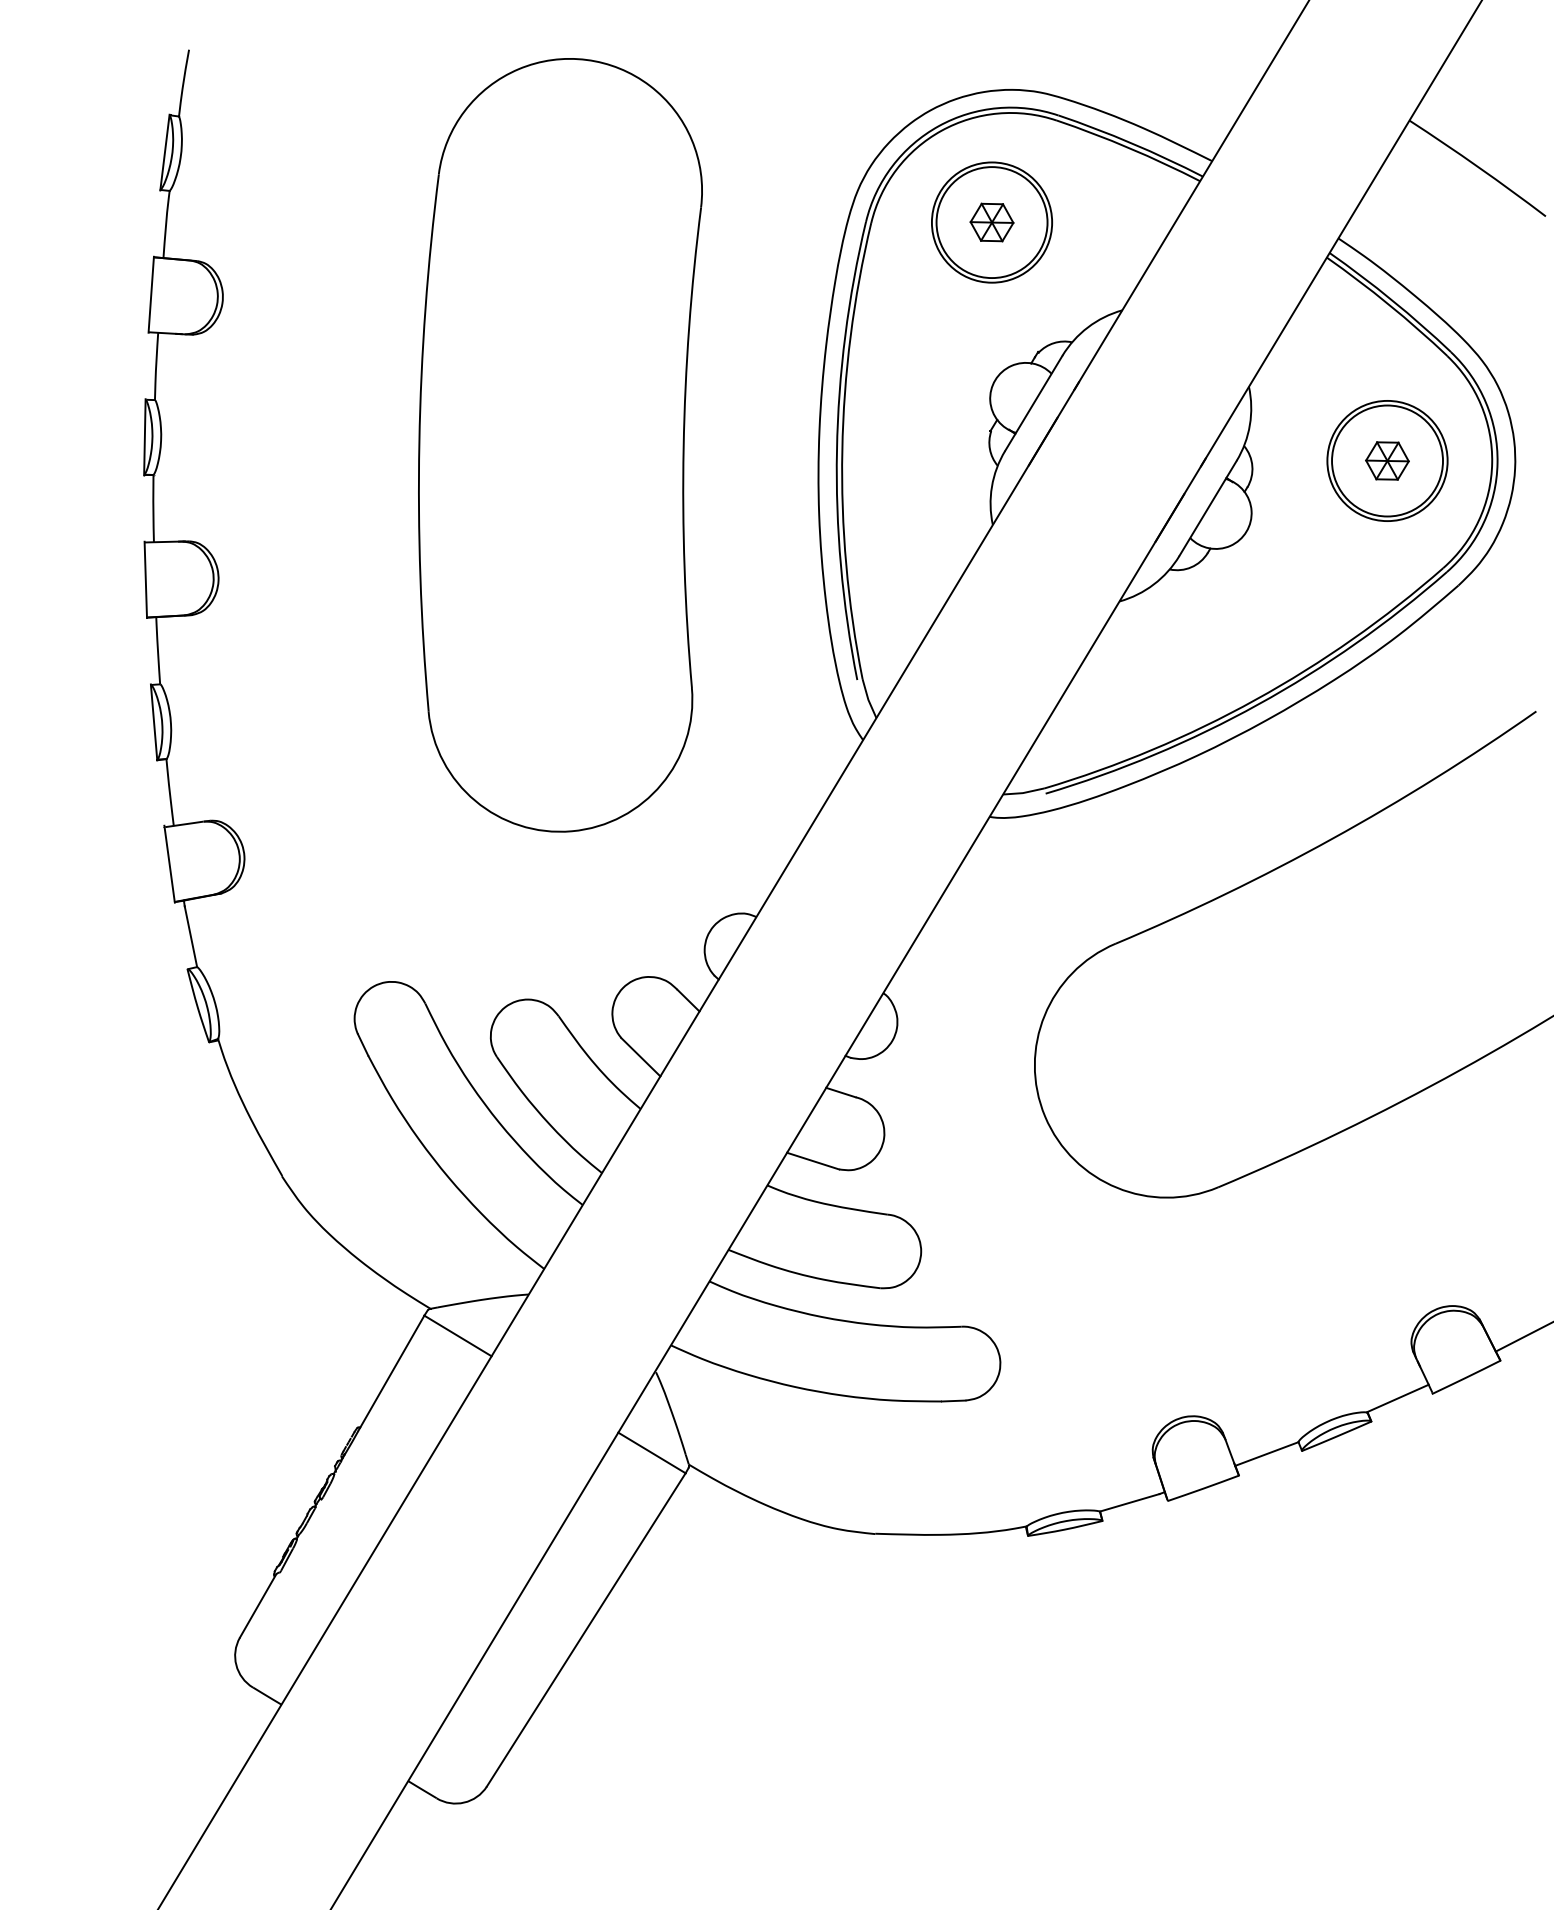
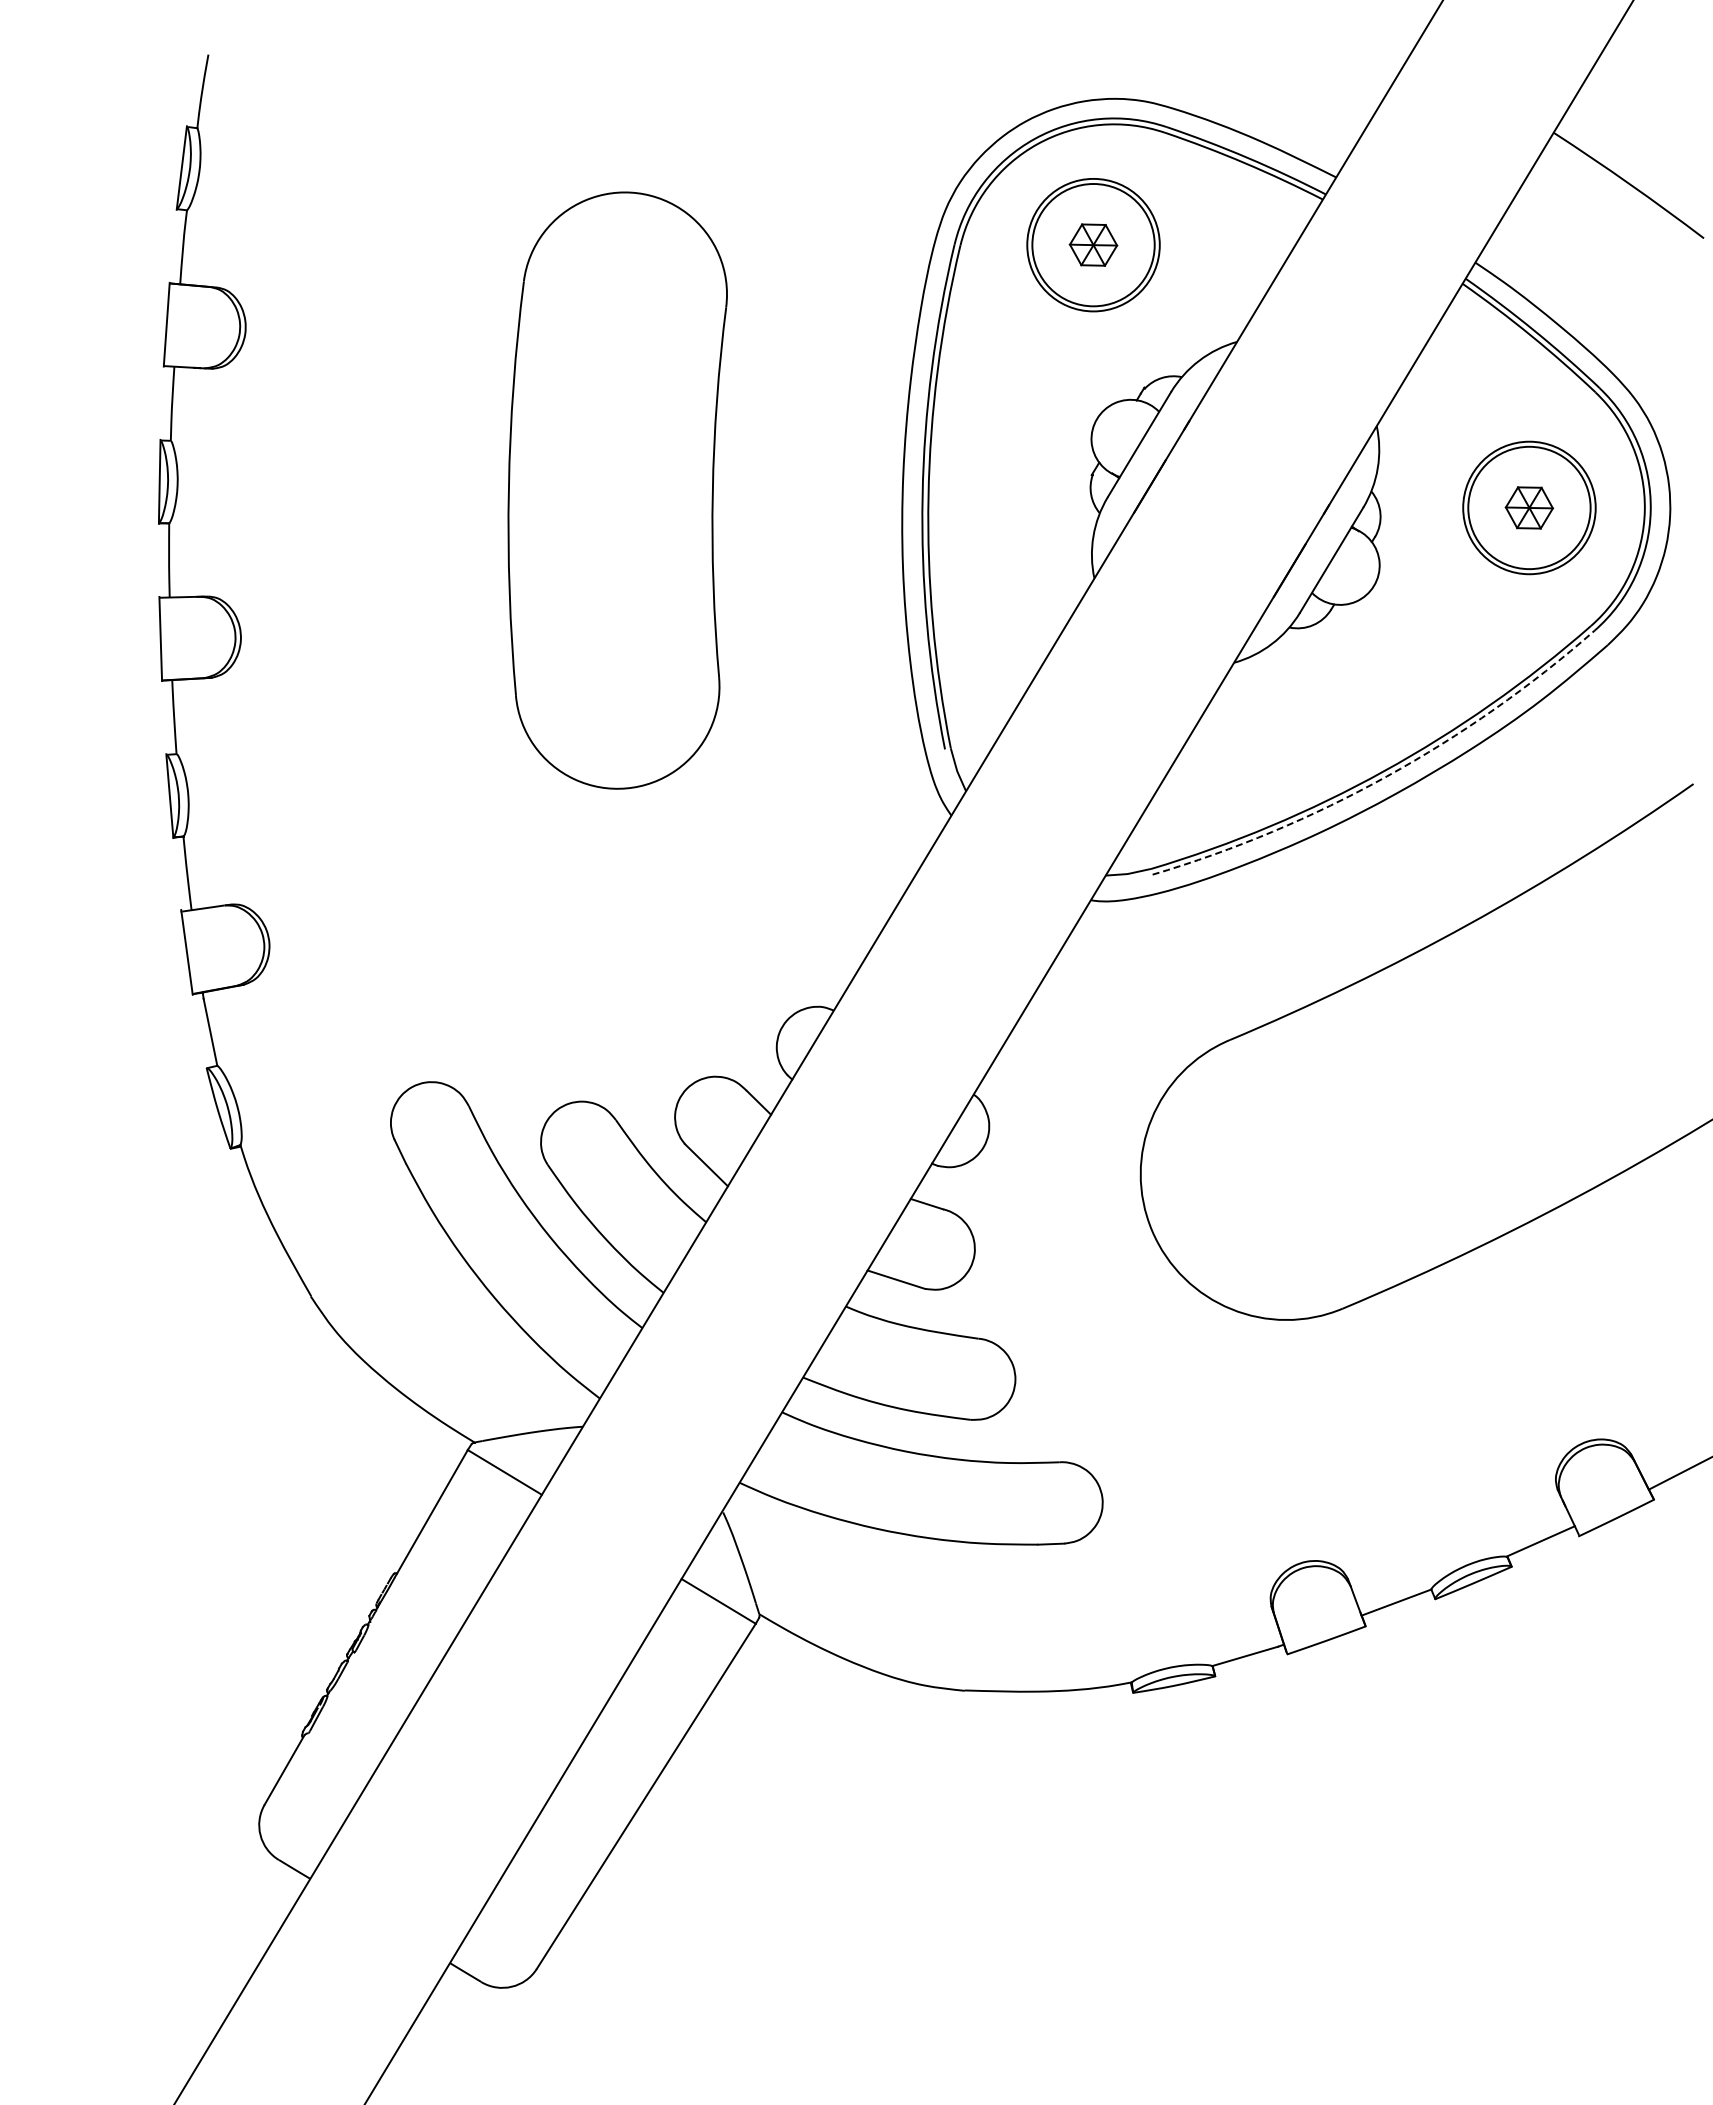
part: (560, 445) -> (617, 490), size x0.7
arc: (1257, 704) -> (1386, 776), solid -> dashed

